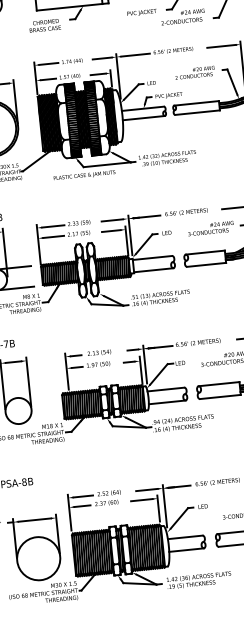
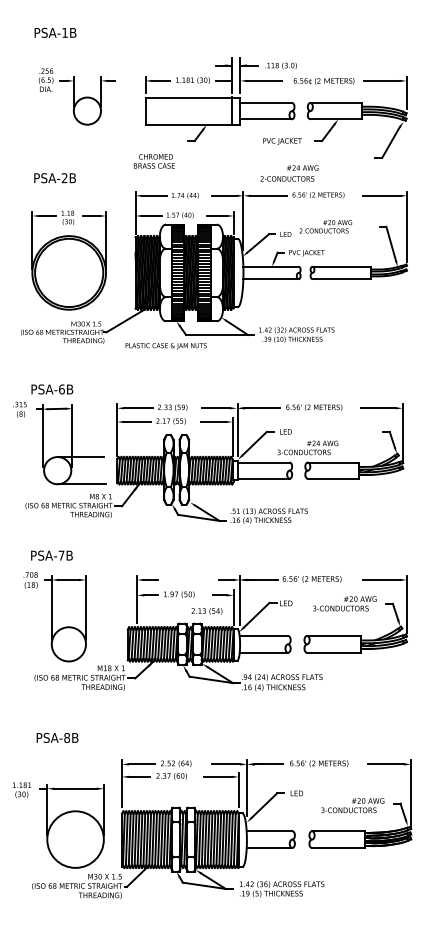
text: (183, 17) -> (289, 173), moved
text: (44, 25) -> (153, 161), moved
text: (194, 72) -> (325, 226), moved
text: (84, 175) -> (165, 346), moved
text: (210, 228) -> (307, 447), moved
text: (99, 353) -> (206, 611), moved

